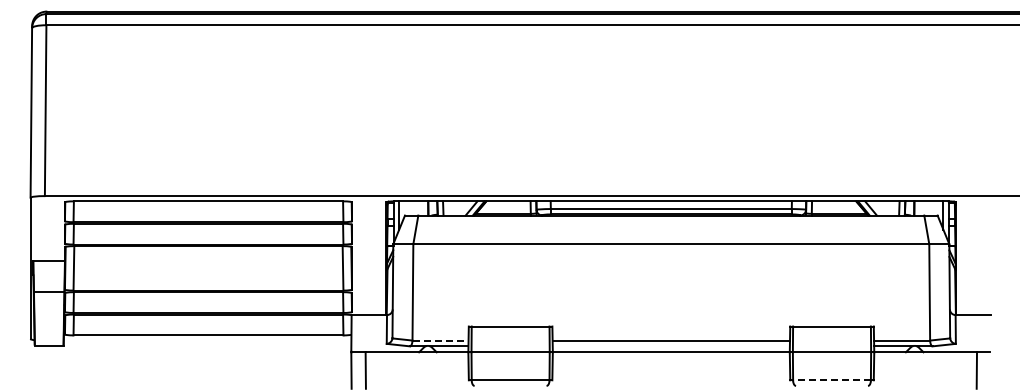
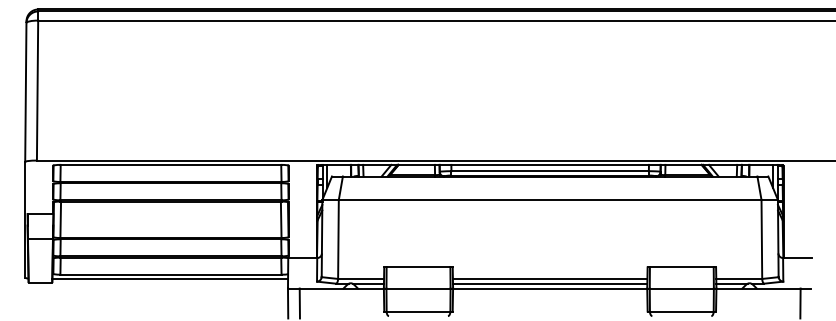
line: (207, 340) -> (170, 278), added
line: (441, 340) -> (361, 278), dashed -> solid
line: (670, 346) -> (549, 283), added
line: (832, 380) -> (682, 311), dashed -> solid

